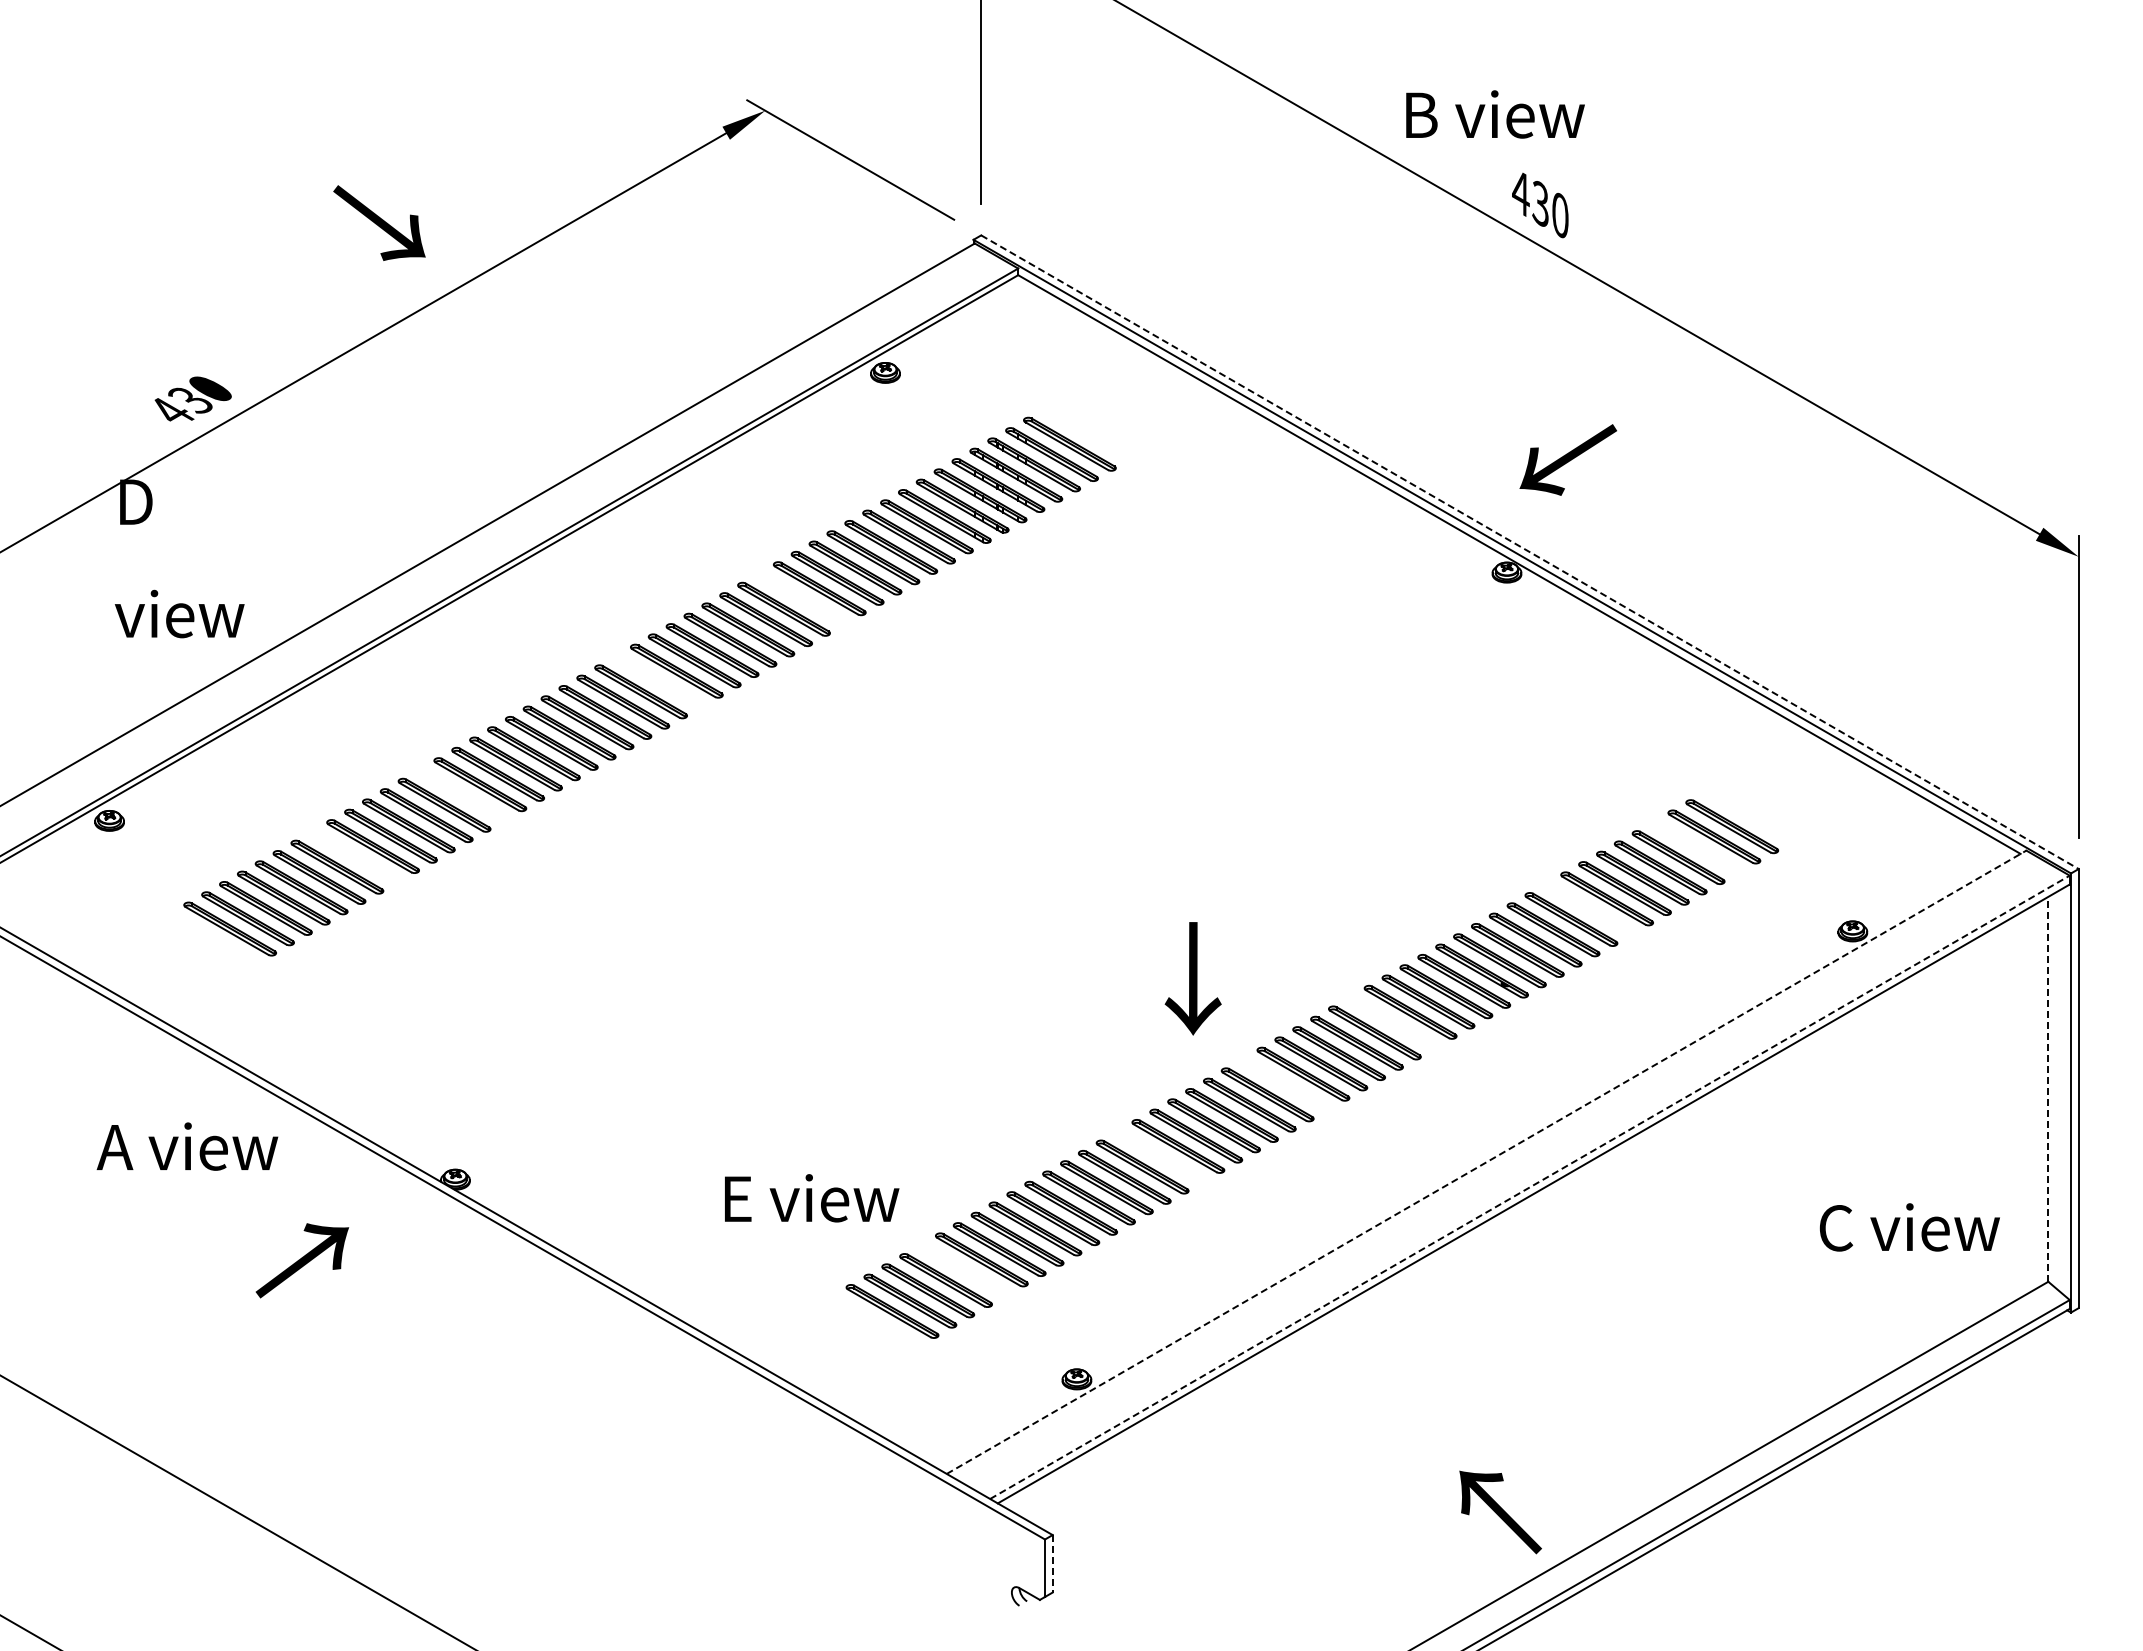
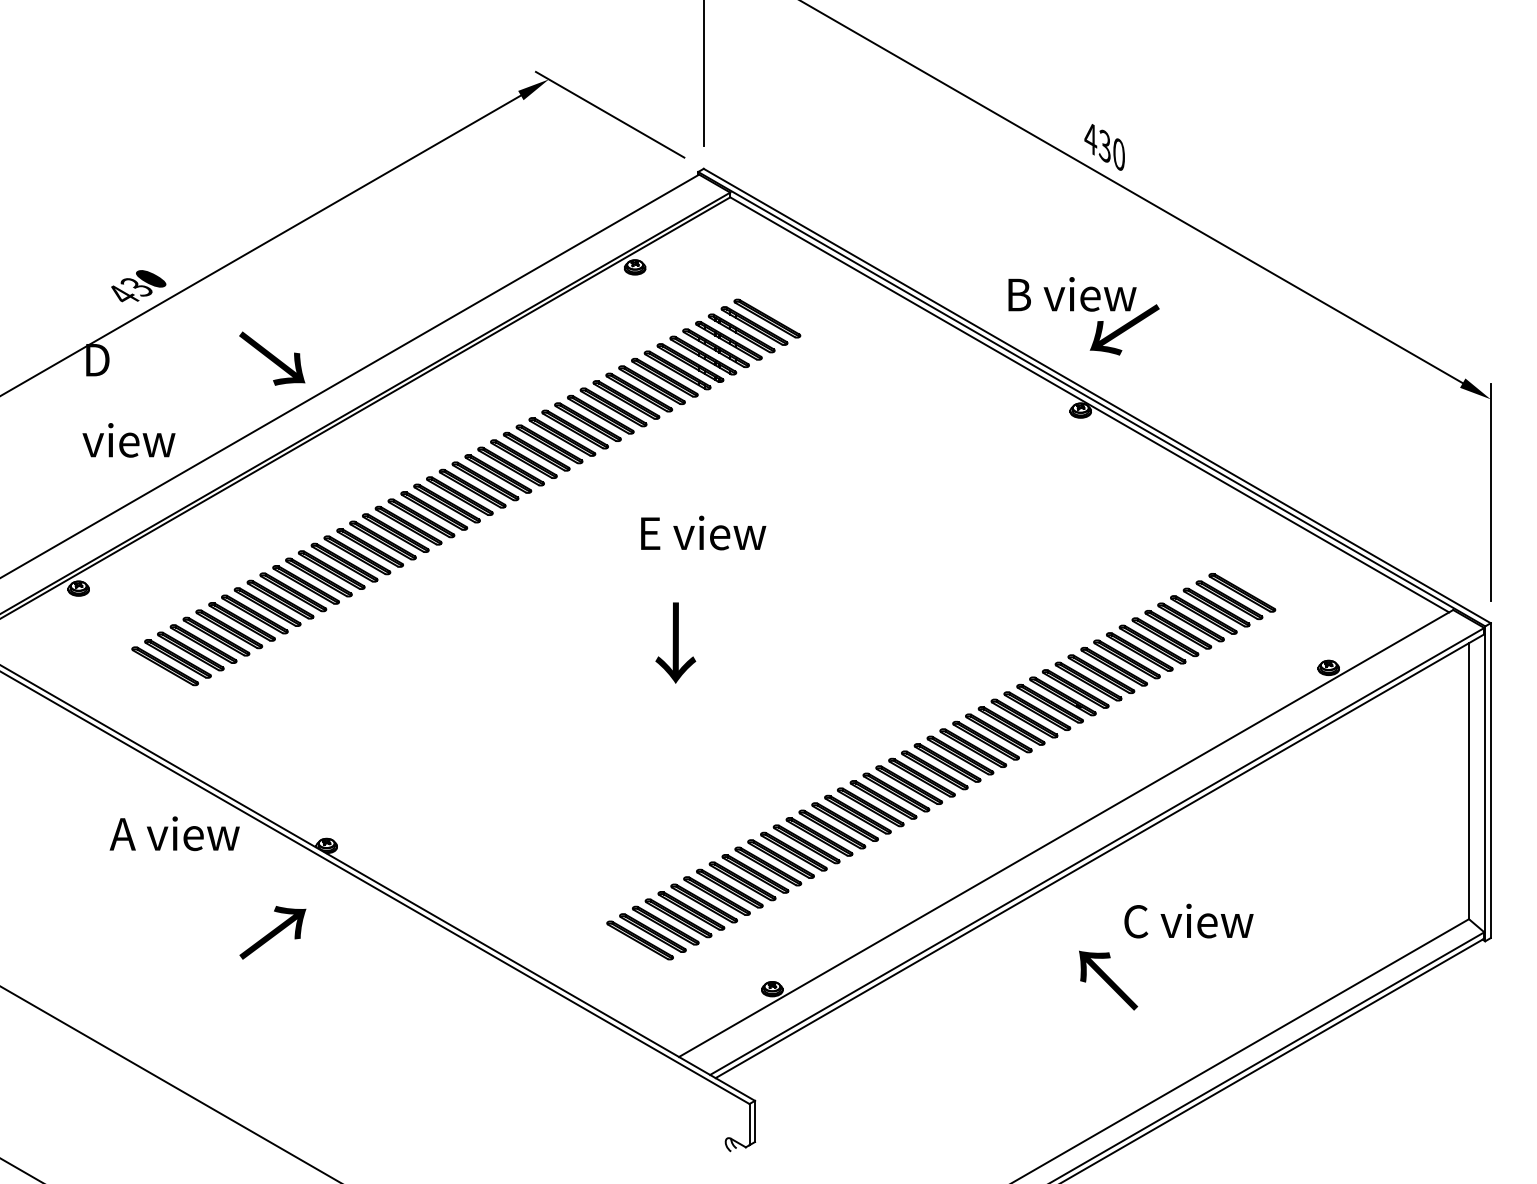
text: (1495, 114) -> (1072, 294), moved
text: (379, 222) -> (272, 358), moved
line: (1529, 552) -> (1096, 396), dashed -> solid
part: (801, 598) -> (574, 429), added
part: (658, 681) -> (472, 488), added
part: (462, 794) -> (331, 569), added
part: (1696, 846) -> (1216, 607), added
part: (355, 856) -> (255, 614), added
part: (1589, 908) -> (1139, 651), added
text: (1192, 978) -> (675, 642), moved
part: (1392, 1022) -> (998, 733), added
part: (1285, 1084) -> (921, 777), added
line: (2048, 1088) -> (1469, 780), dashed -> solid
text: (187, 1146) -> (174, 833), moved
part: (1160, 1156) -> (832, 829), added
line: (1487, 1162) -> (1066, 833), dashed -> solid
line: (1530, 1187) -> (1097, 851), dashed -> solid
text: (812, 1198) -> (703, 533), moved
text: (1909, 1227) -> (1188, 921), moved
text: (302, 1260) -> (272, 932), moved
part: (963, 1269) -> (691, 910), added
text: (1500, 1512) -> (1108, 980), moved
line: (1052, 1563) -> (754, 1121), dashed -> solid

